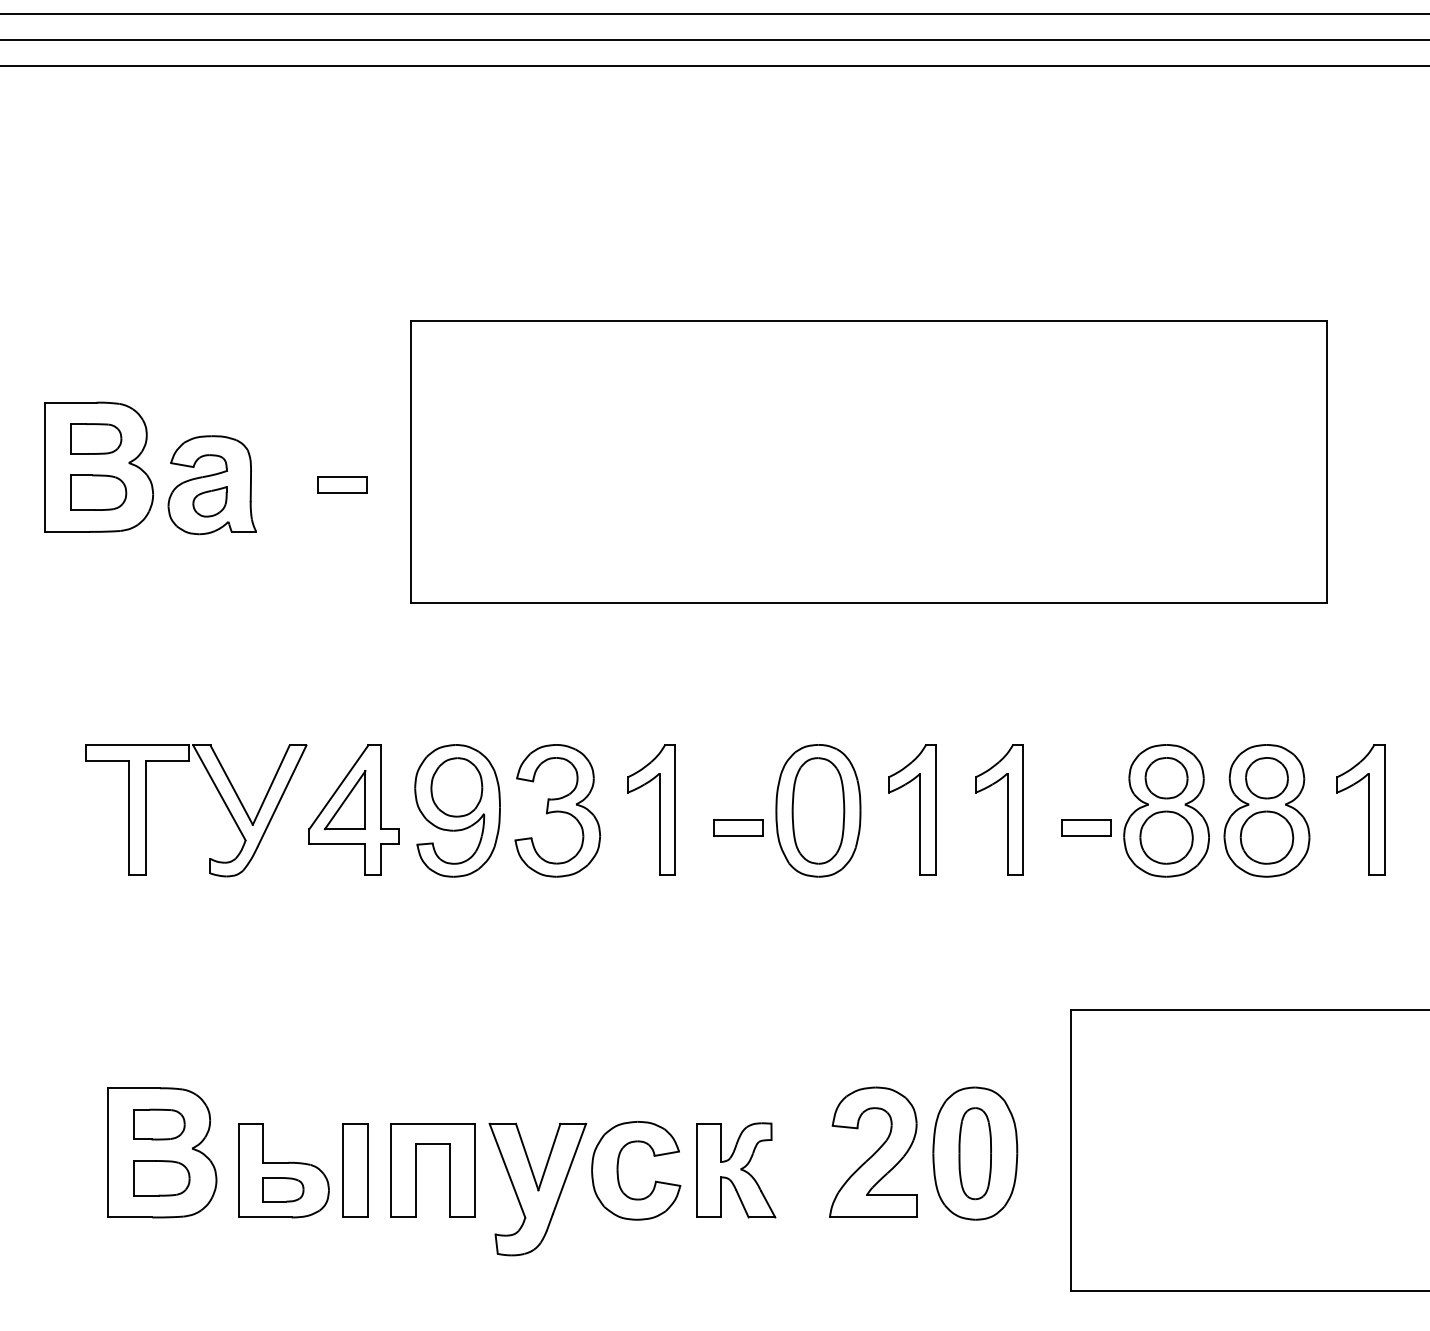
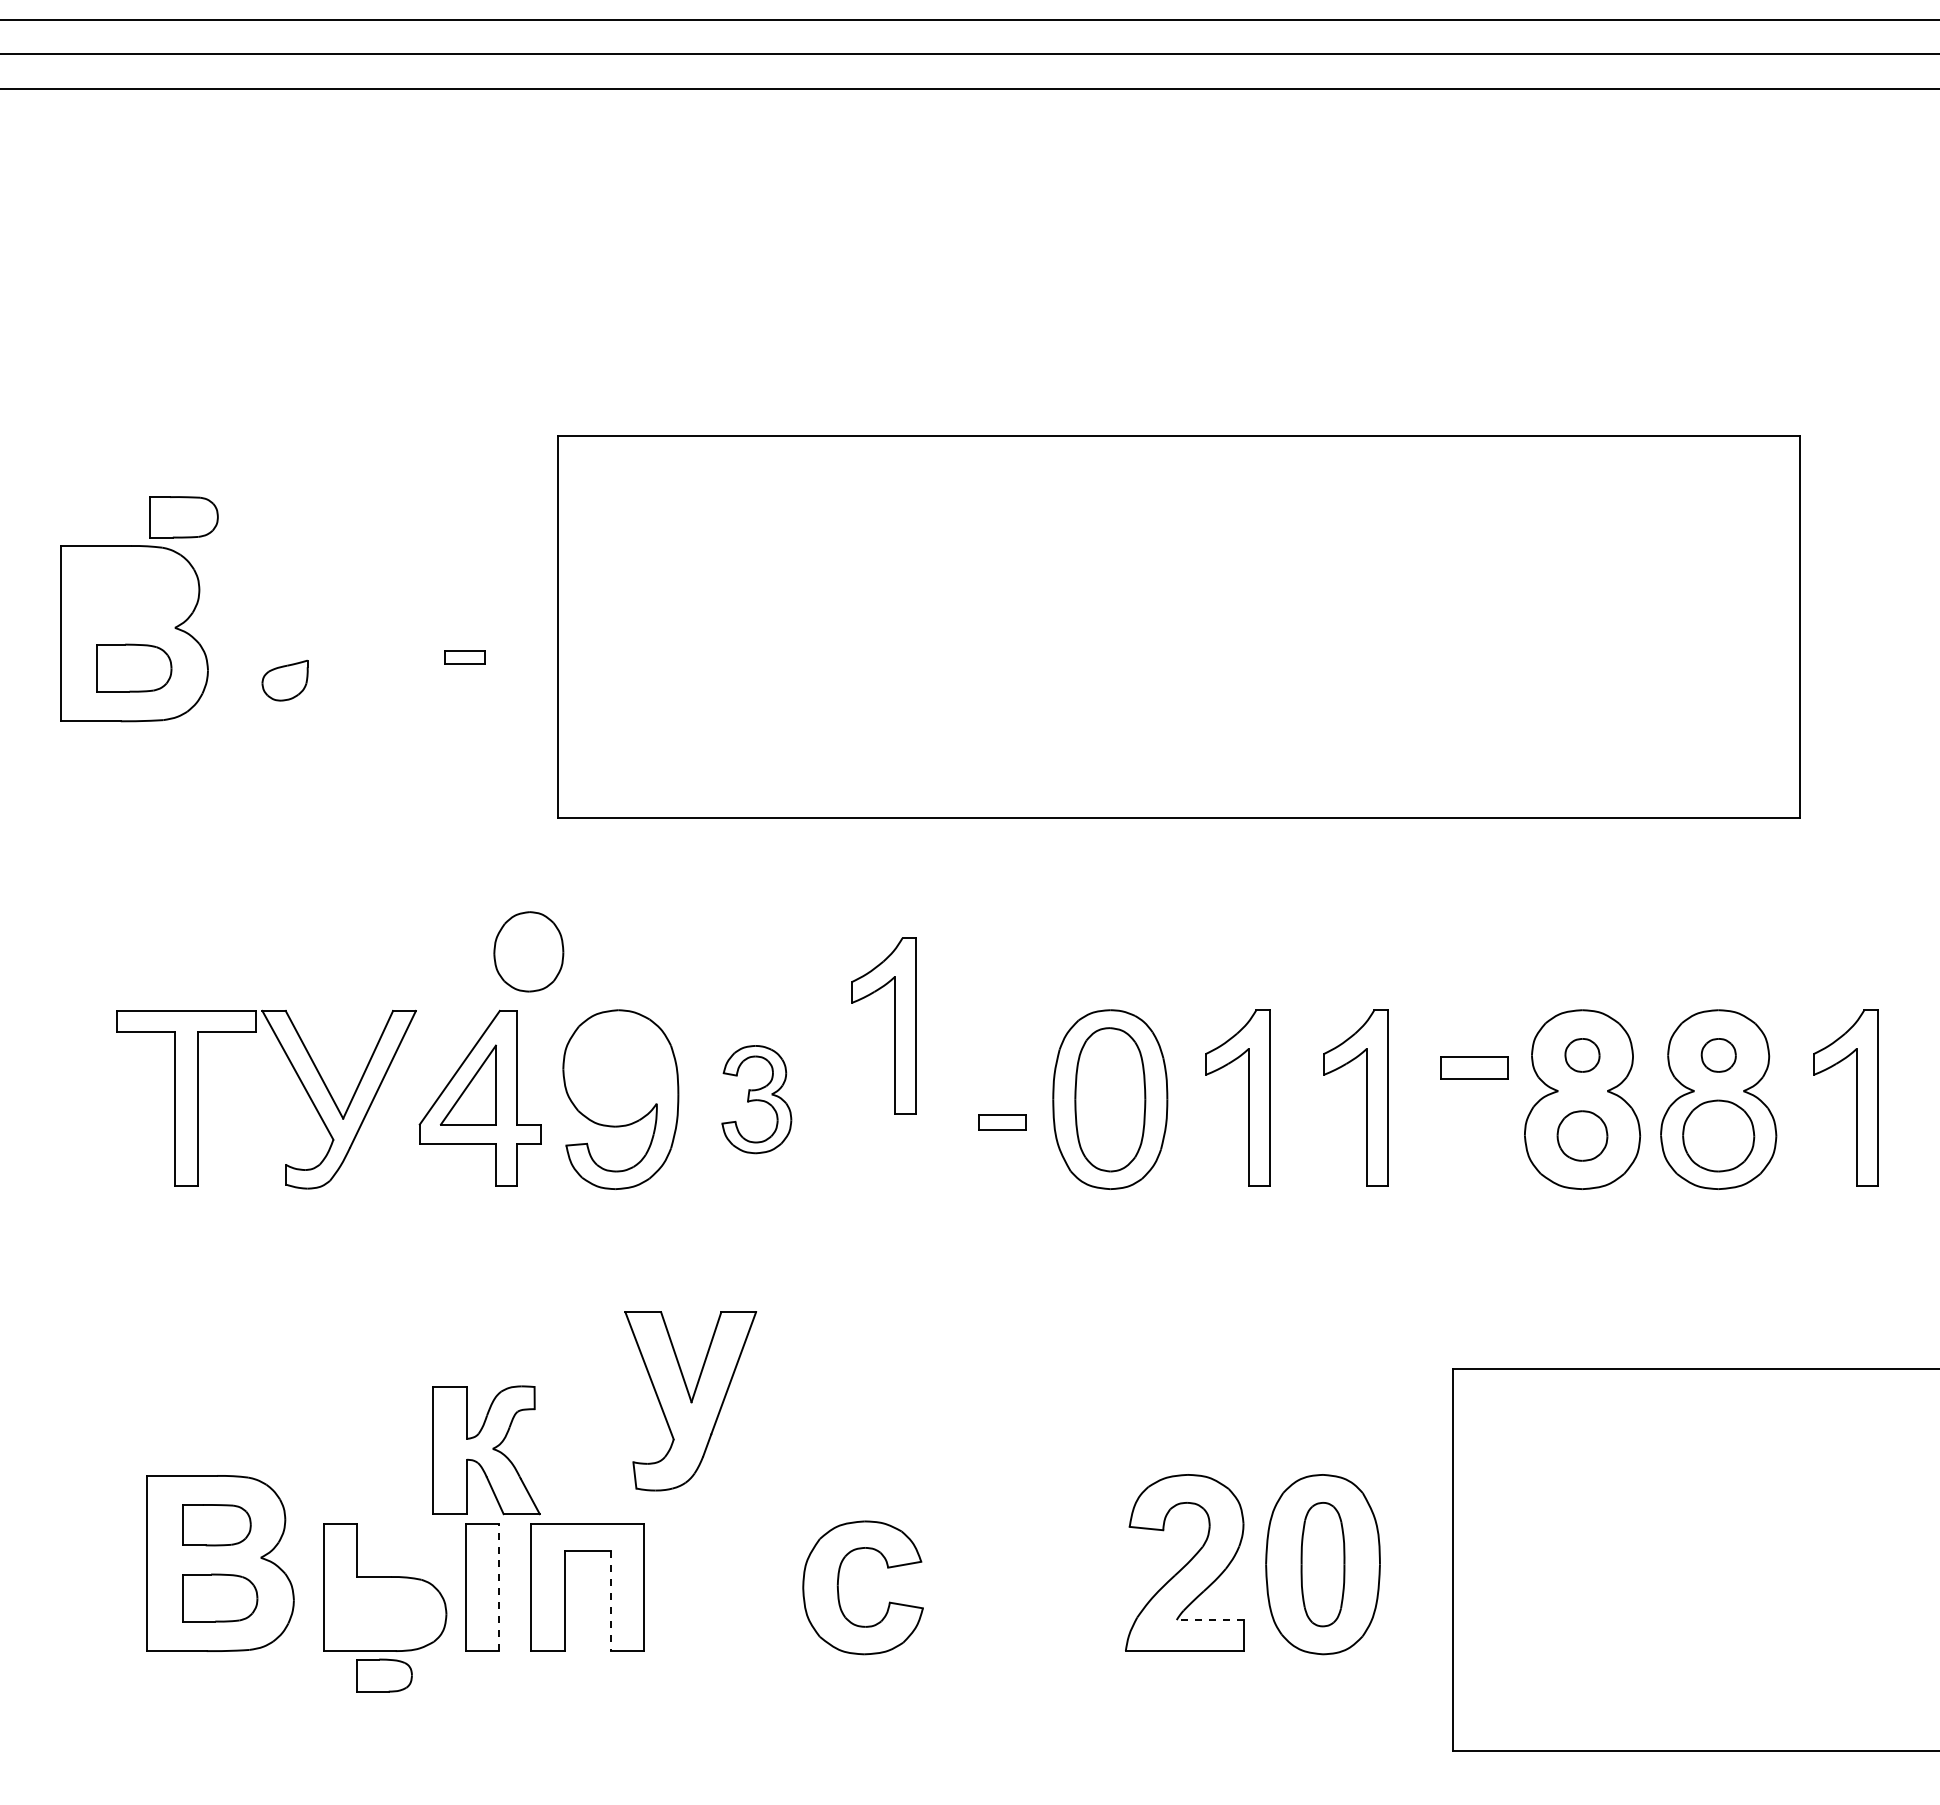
part: (96, 439) -> (183, 517), moved
part: (212, 484) -> (288, 657), removed
part: (342, 484) -> (464, 657), size x0.6
part: (1166, 778) -> (1582, 1055), size x0.6
part: (1266, 778) -> (1718, 1055), size x0.6
part: (456, 787) -> (528, 951), moved
part: (659, 809) -> (894, 1025), moved
part: (557, 810) -> (756, 1099), size x0.6
part: (738, 827) -> (1002, 1122), size x0.7
part: (1086, 827) -> (1474, 1067), moved
part: (1166, 837) -> (1582, 1135), size x0.7
line: (368, 1170) -> (499, 1587), solid -> dashed
part: (736, 1170) -> (486, 1450), moved
line: (449, 1180) -> (610, 1601), solid -> dashed
part: (283, 1189) -> (384, 1675), moved
part: (537, 1189) -> (690, 1401), moved
line: (891, 1194) -> (1209, 1620), solid -> dashed

